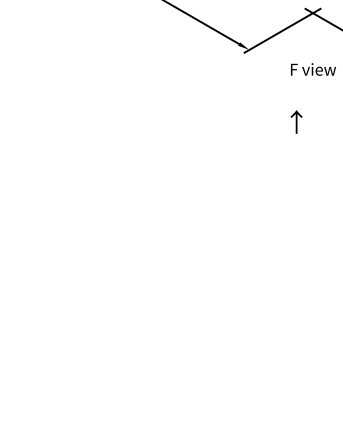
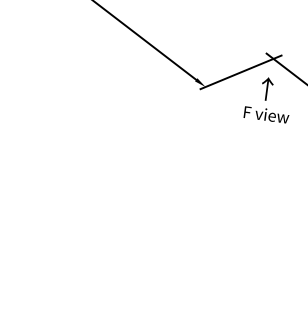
text: (296, 121) -> (267, 88), moved

